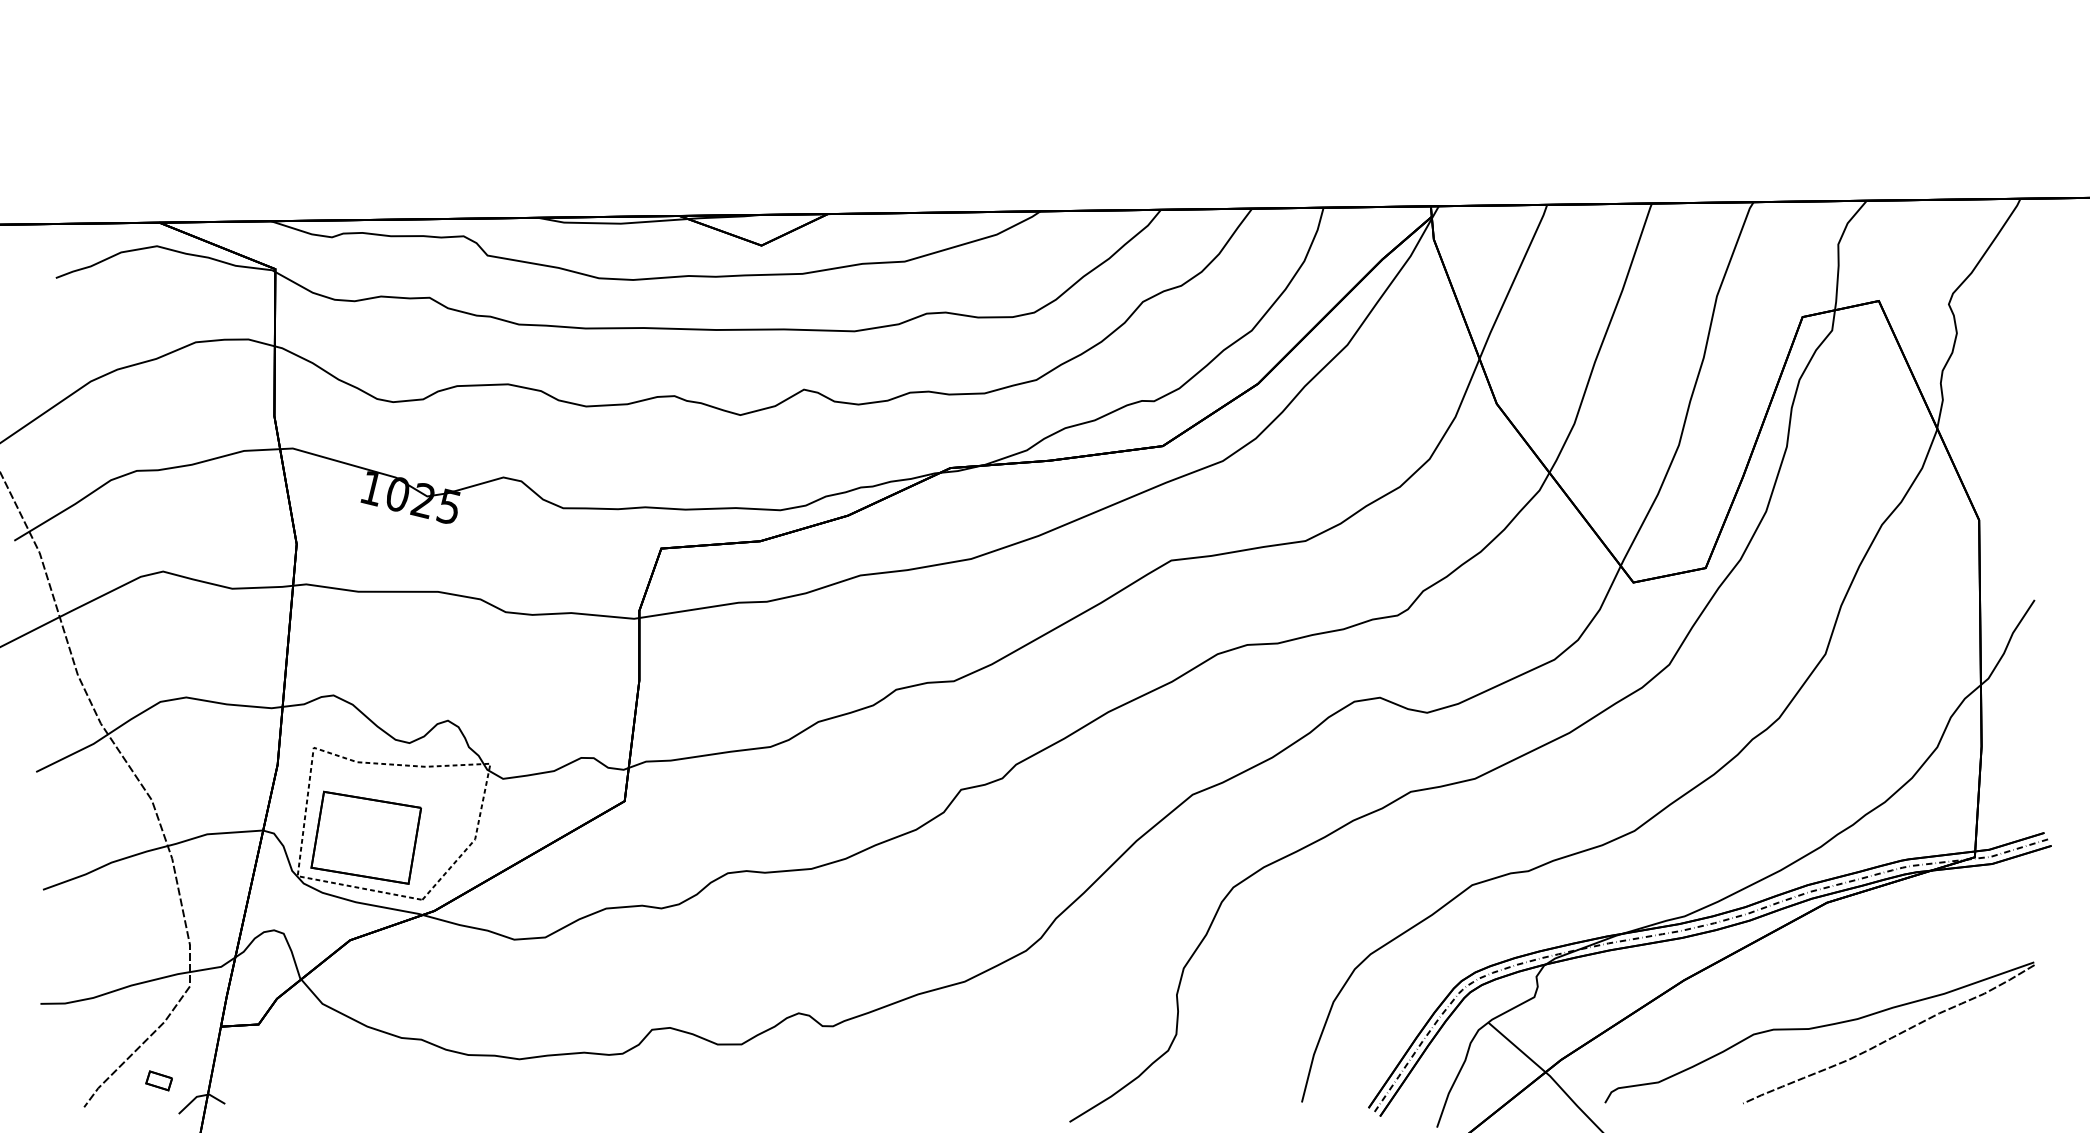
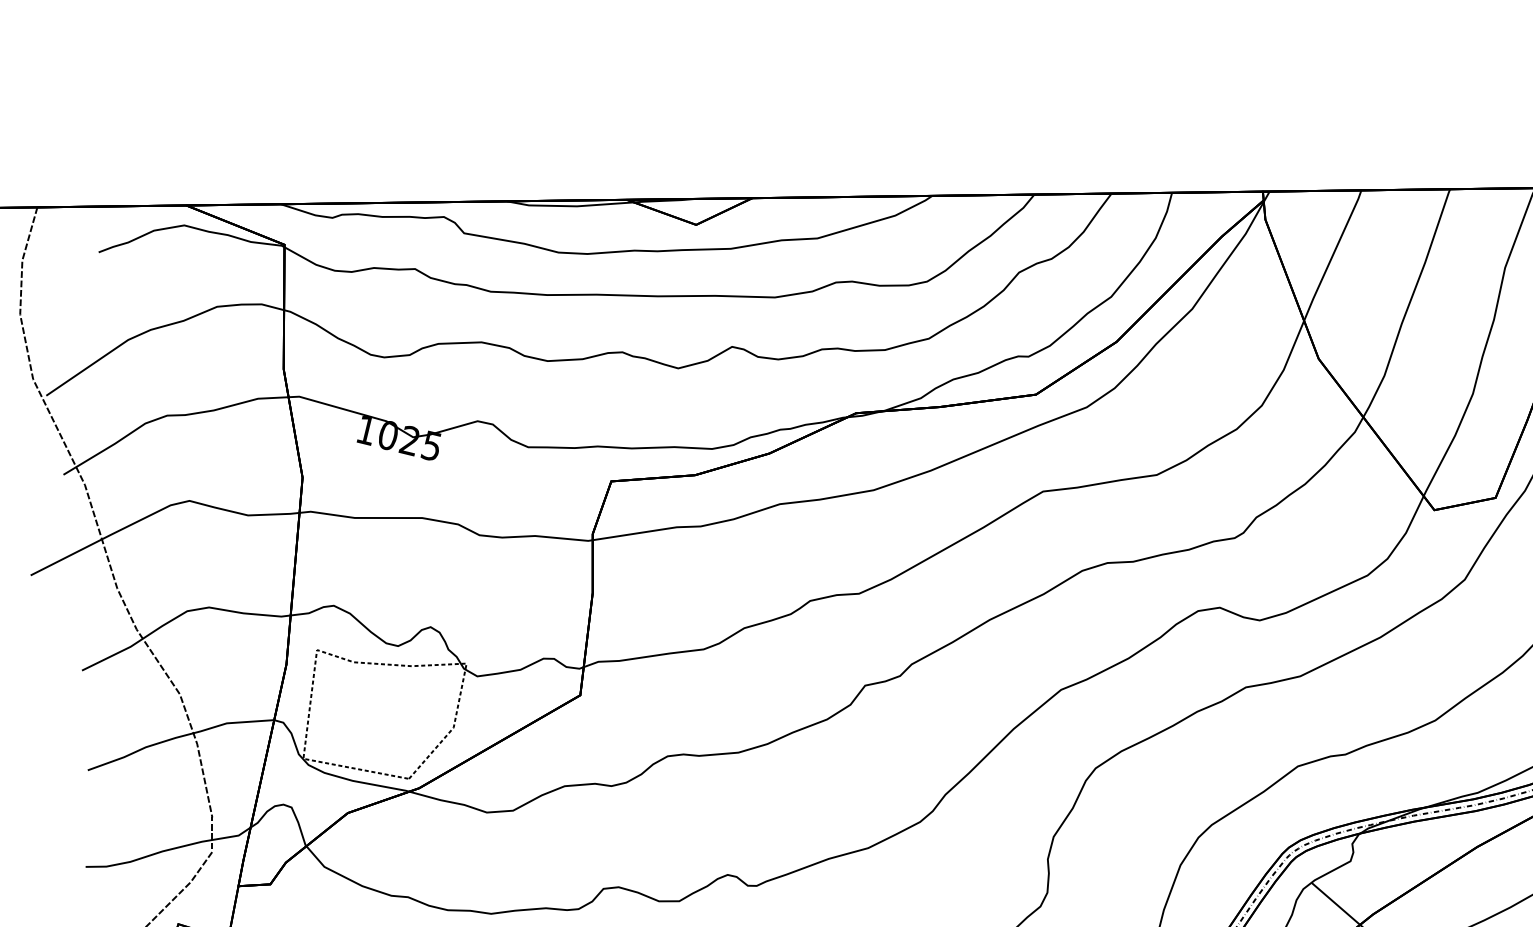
part: (365, 837) -> (360, 726), removed

